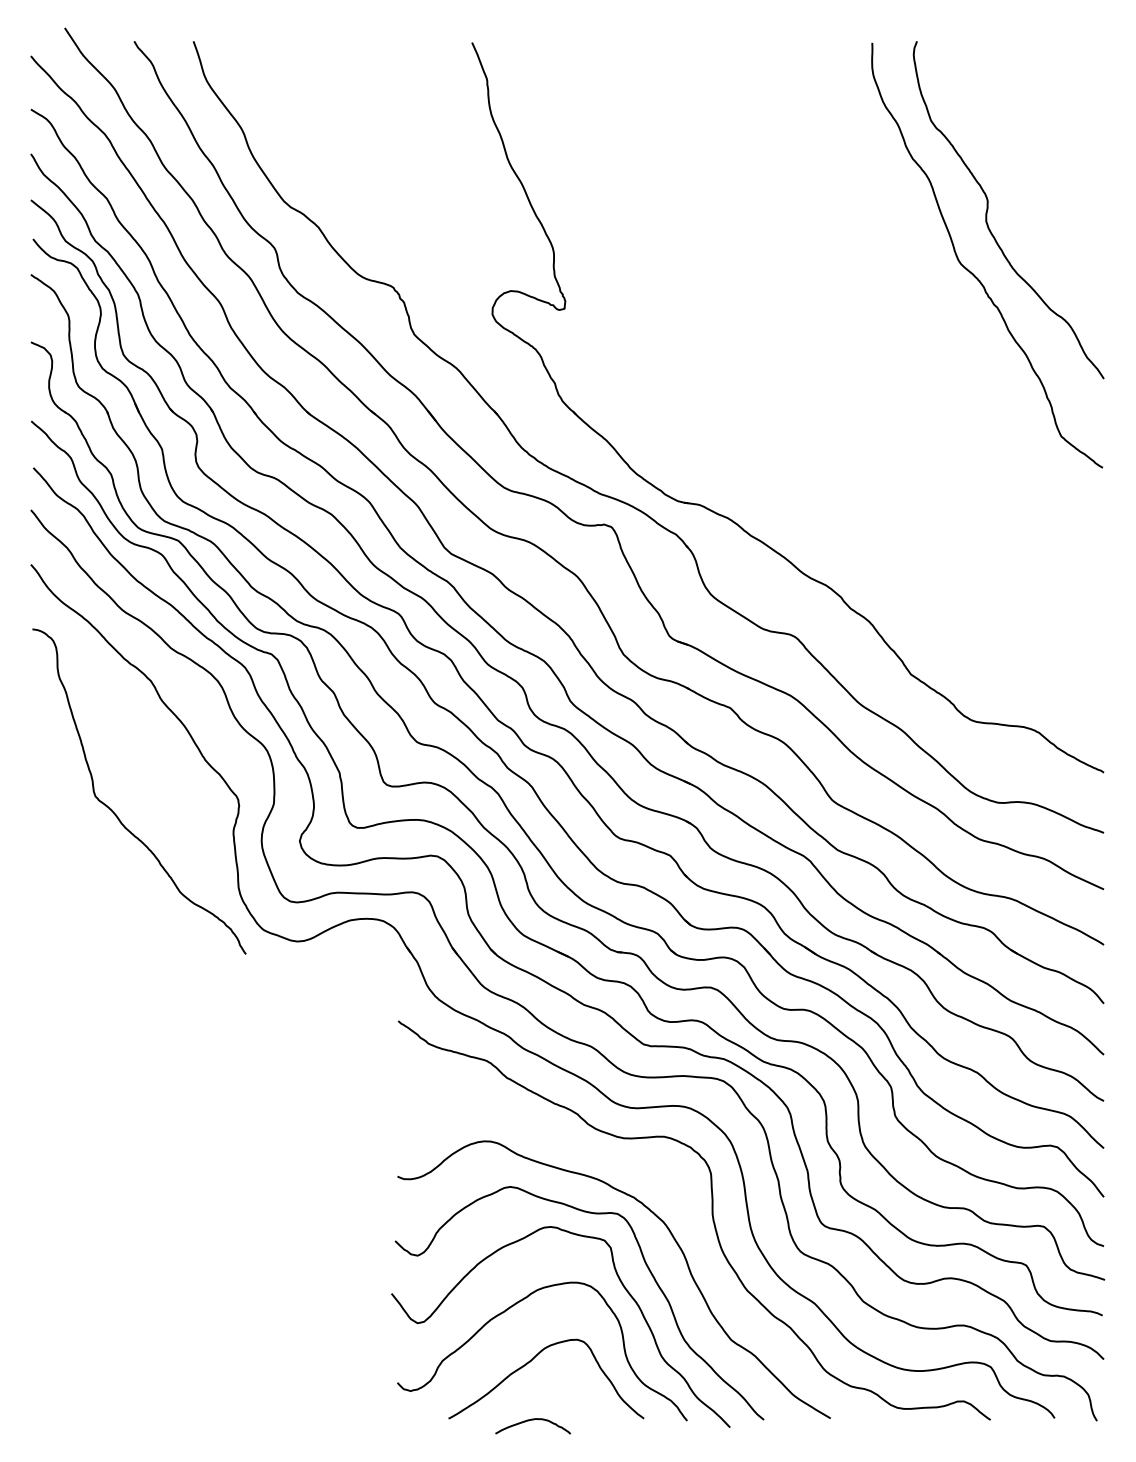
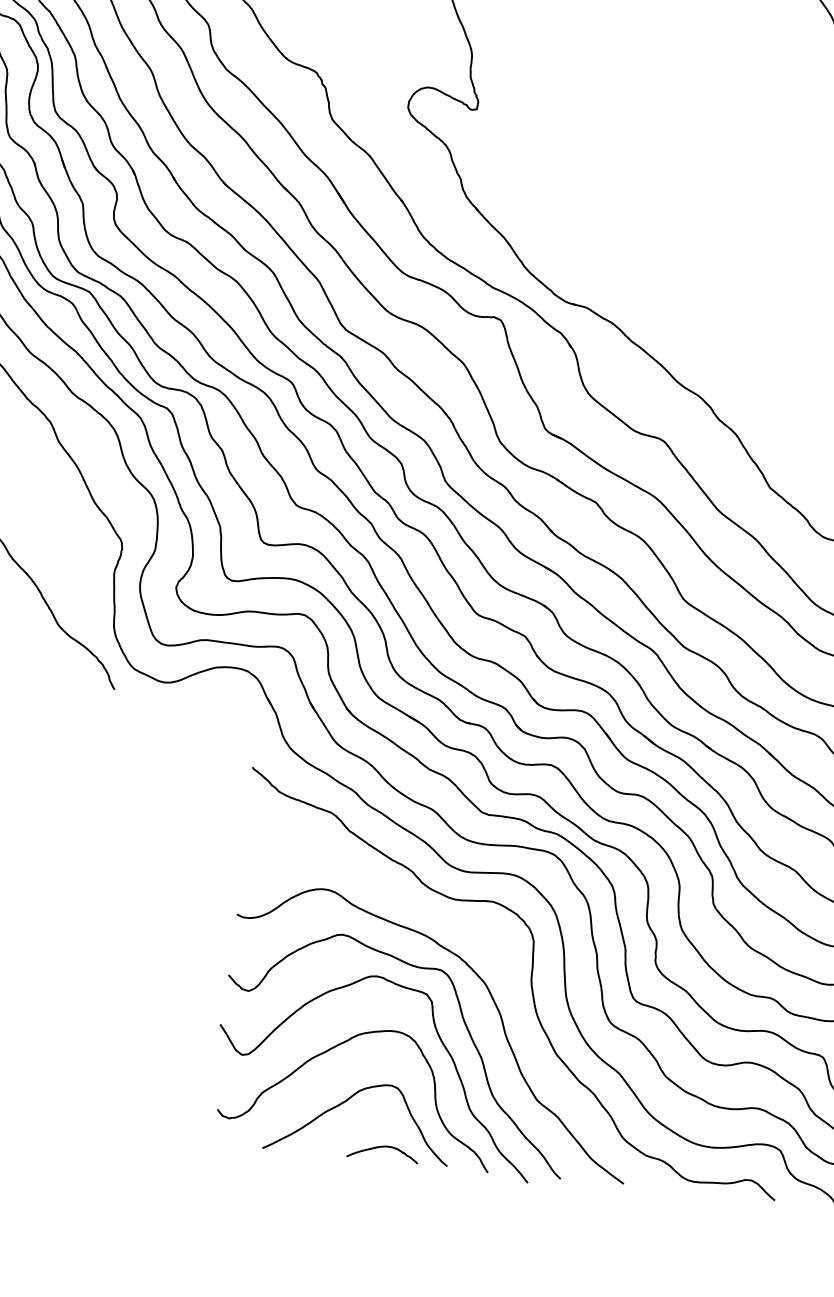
curve: (532, 1420) -> (382, 1147), moved

